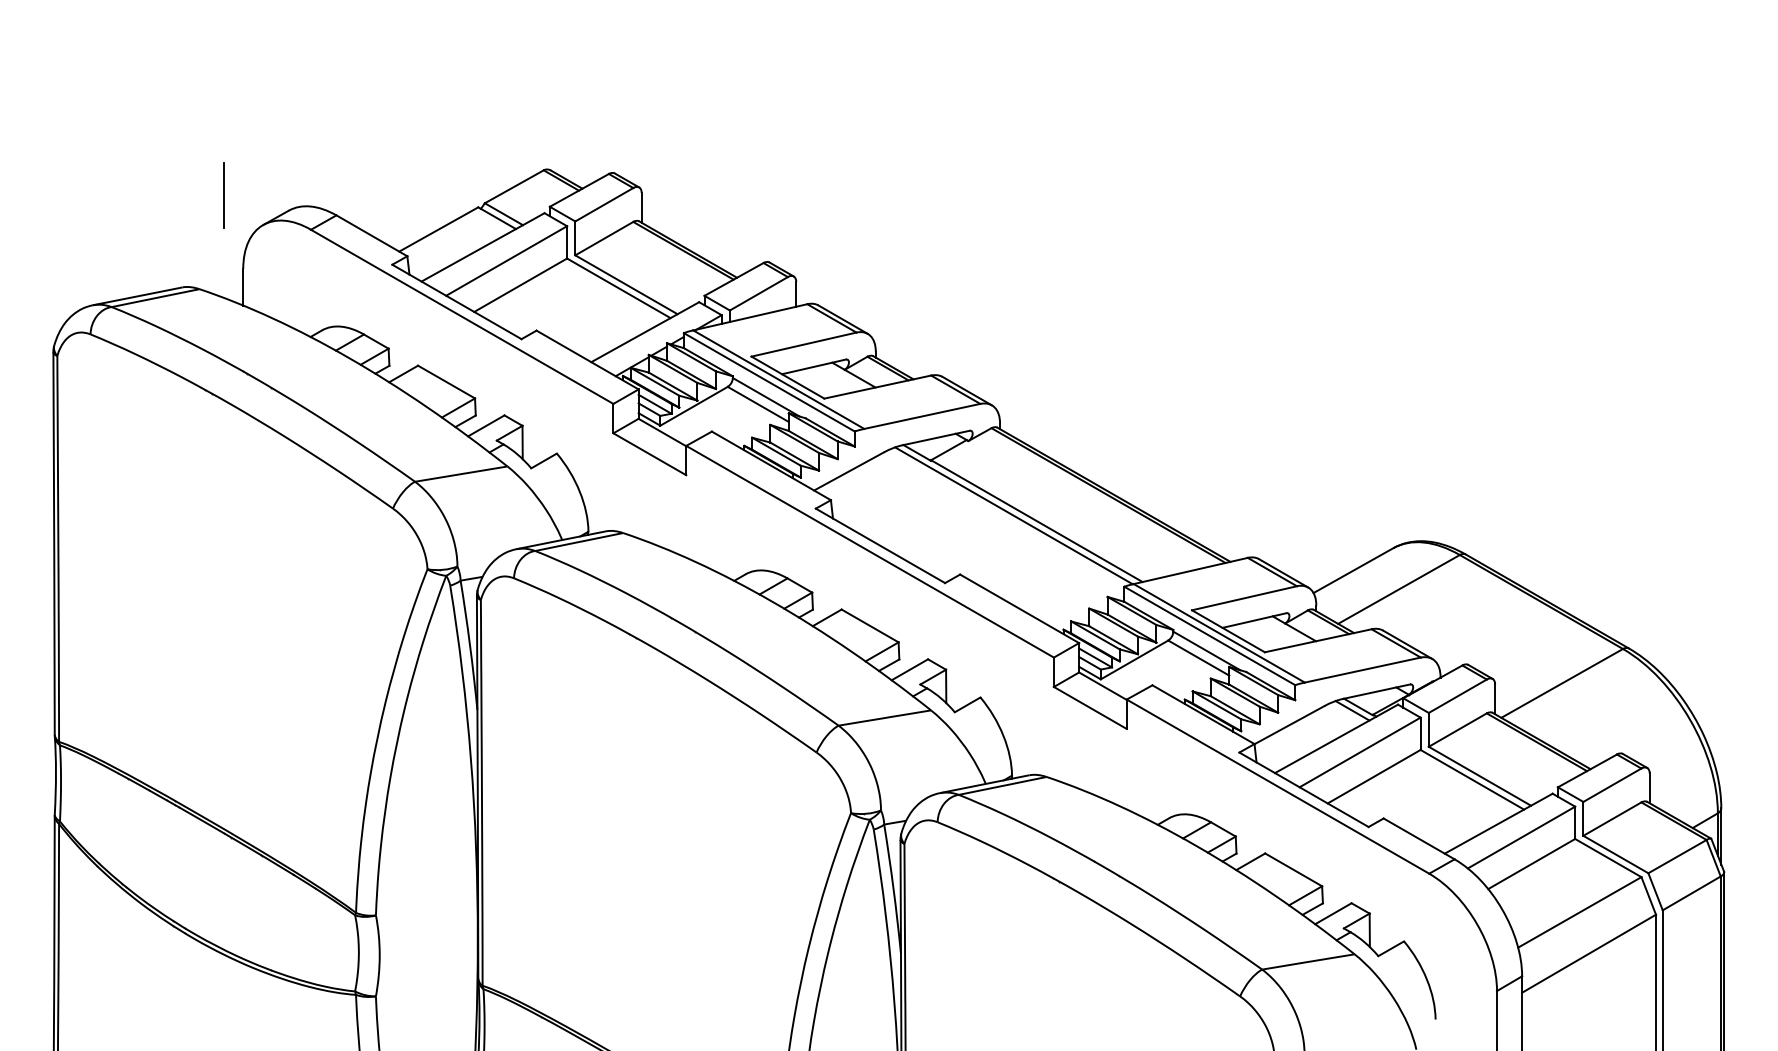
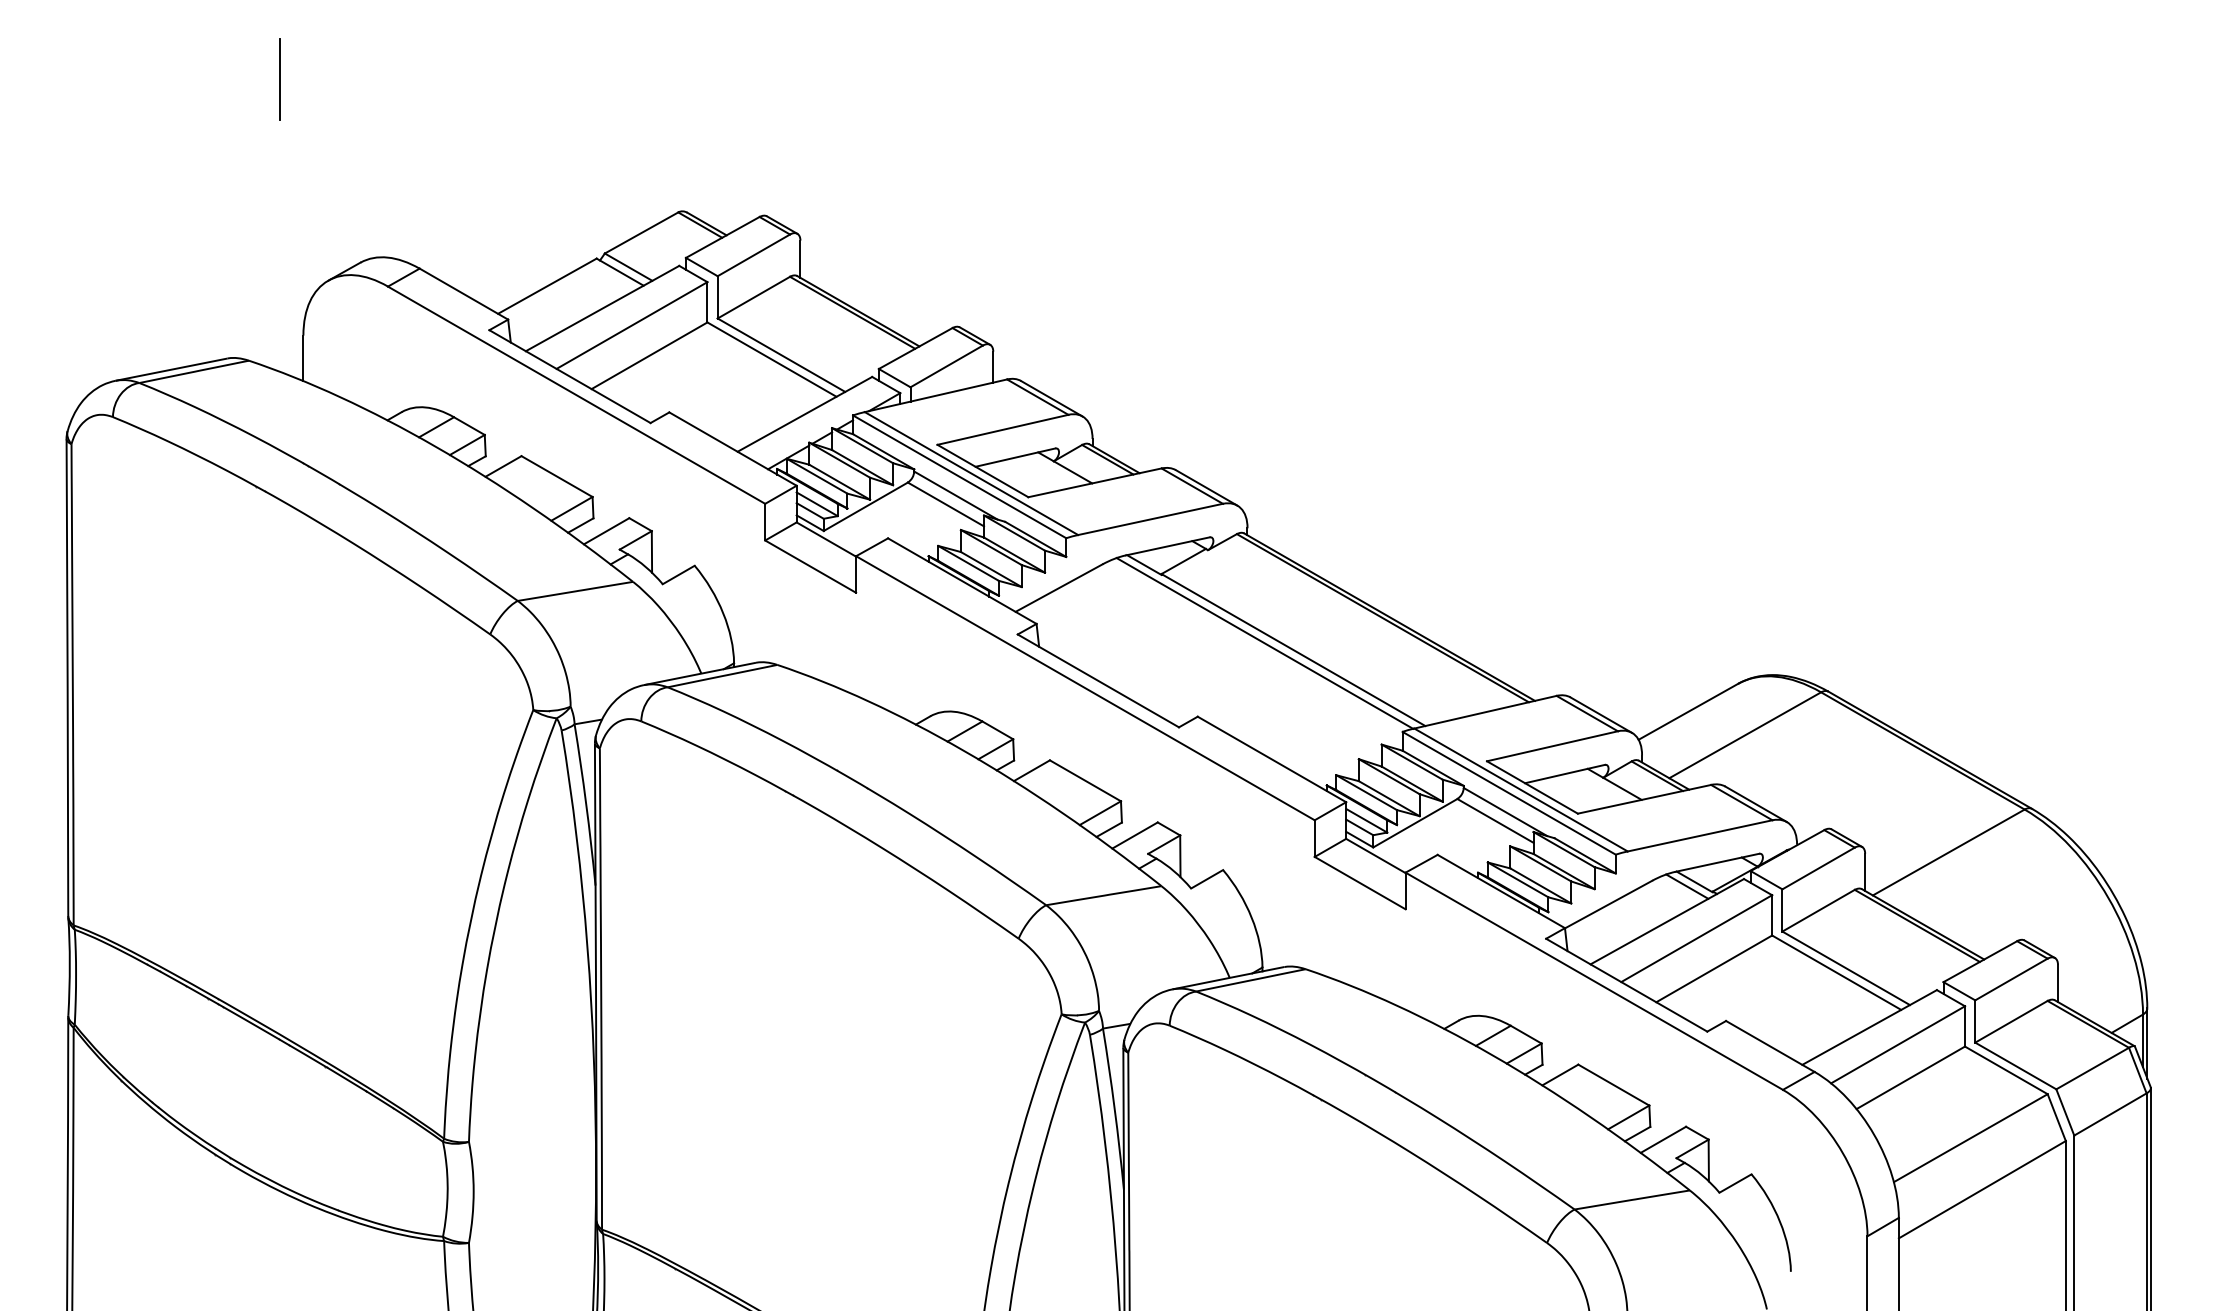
line: (224, 195) -> (279, 79), moved

